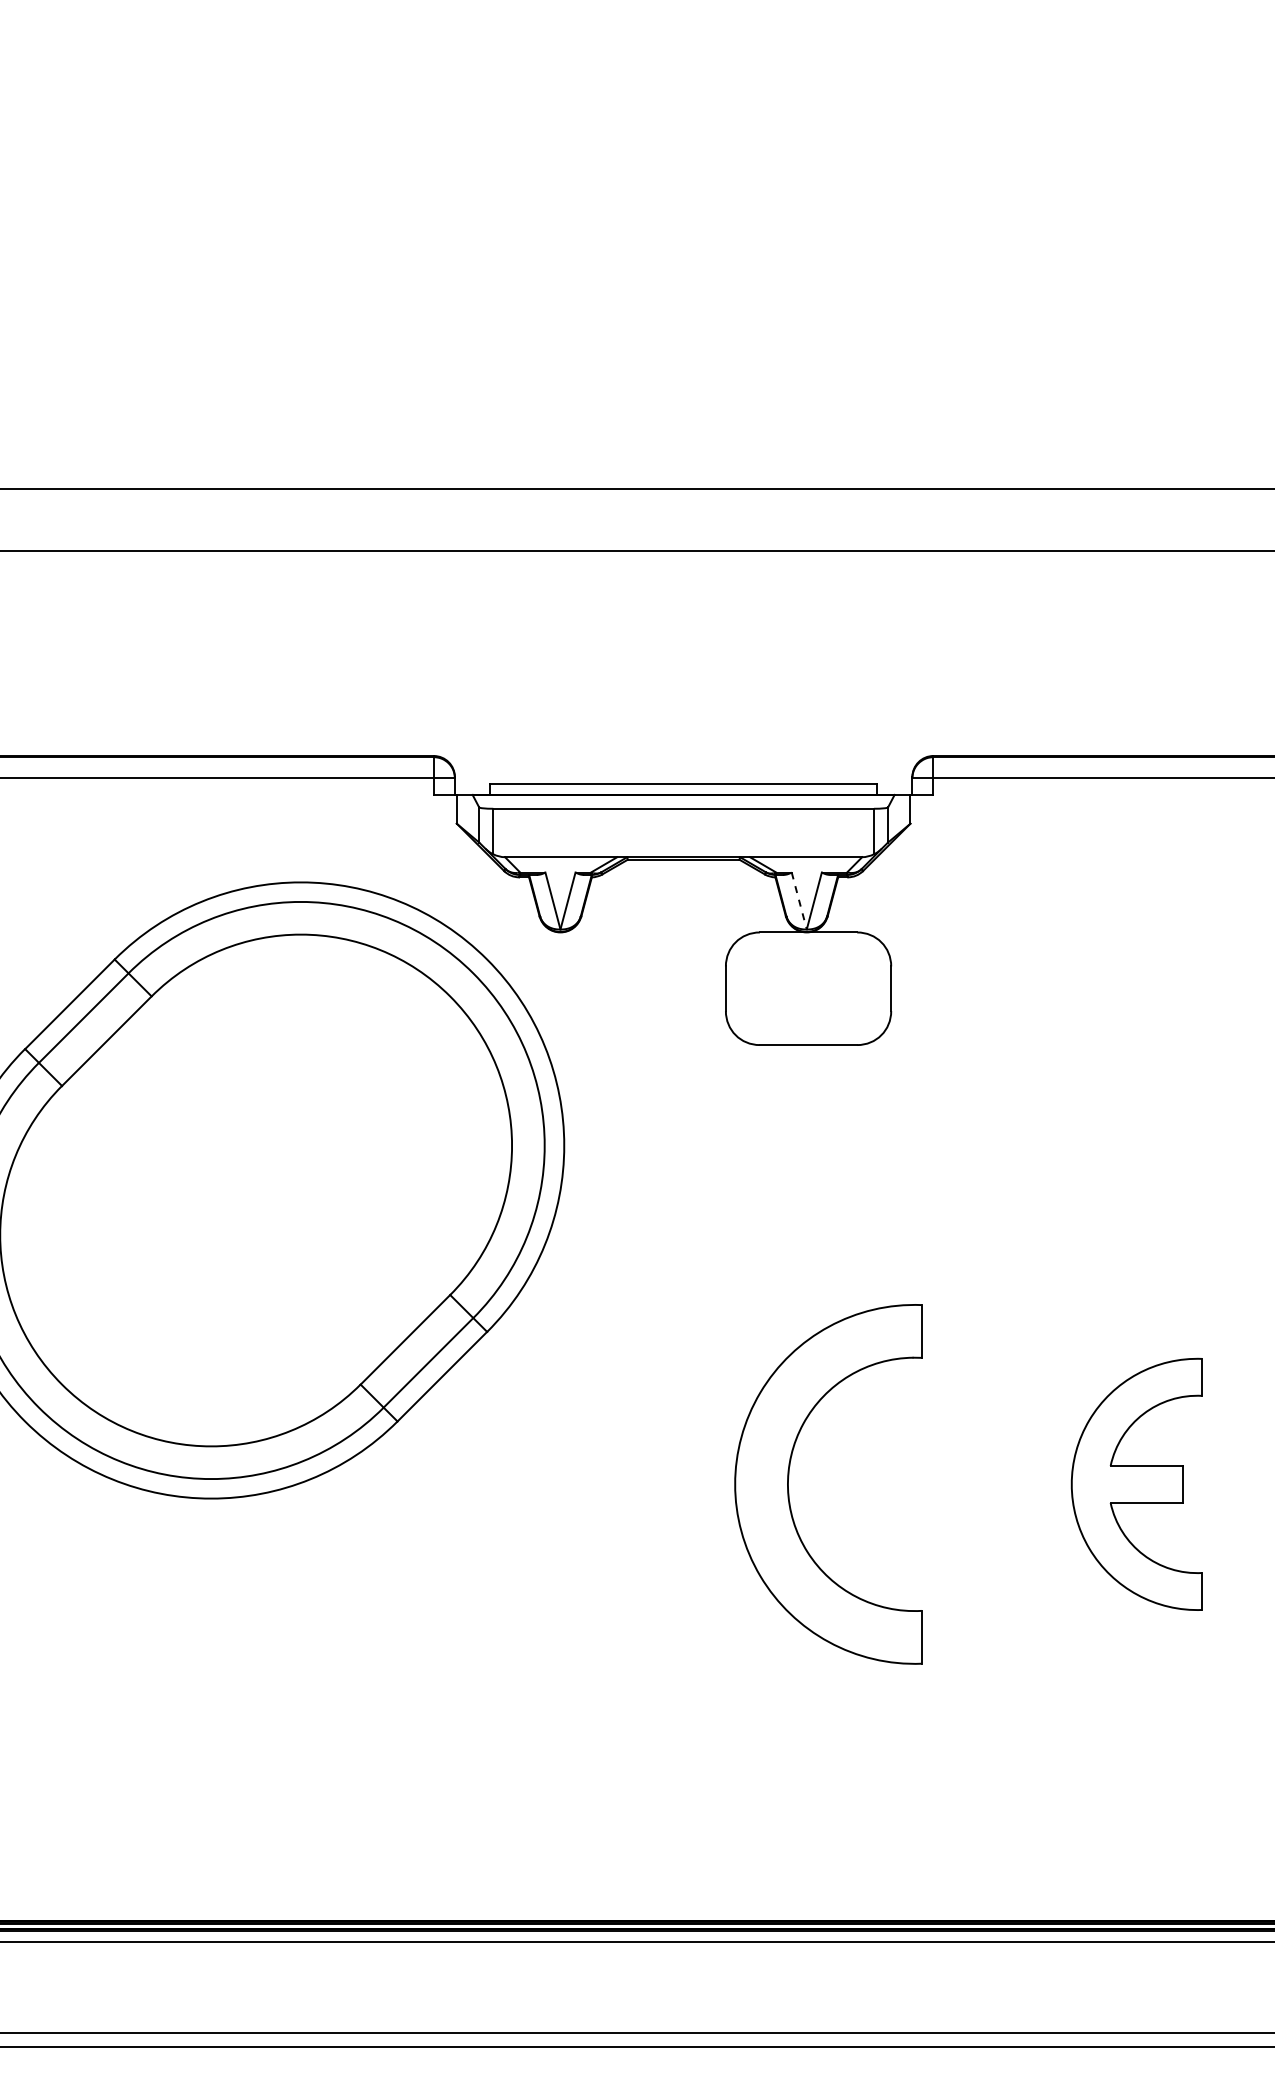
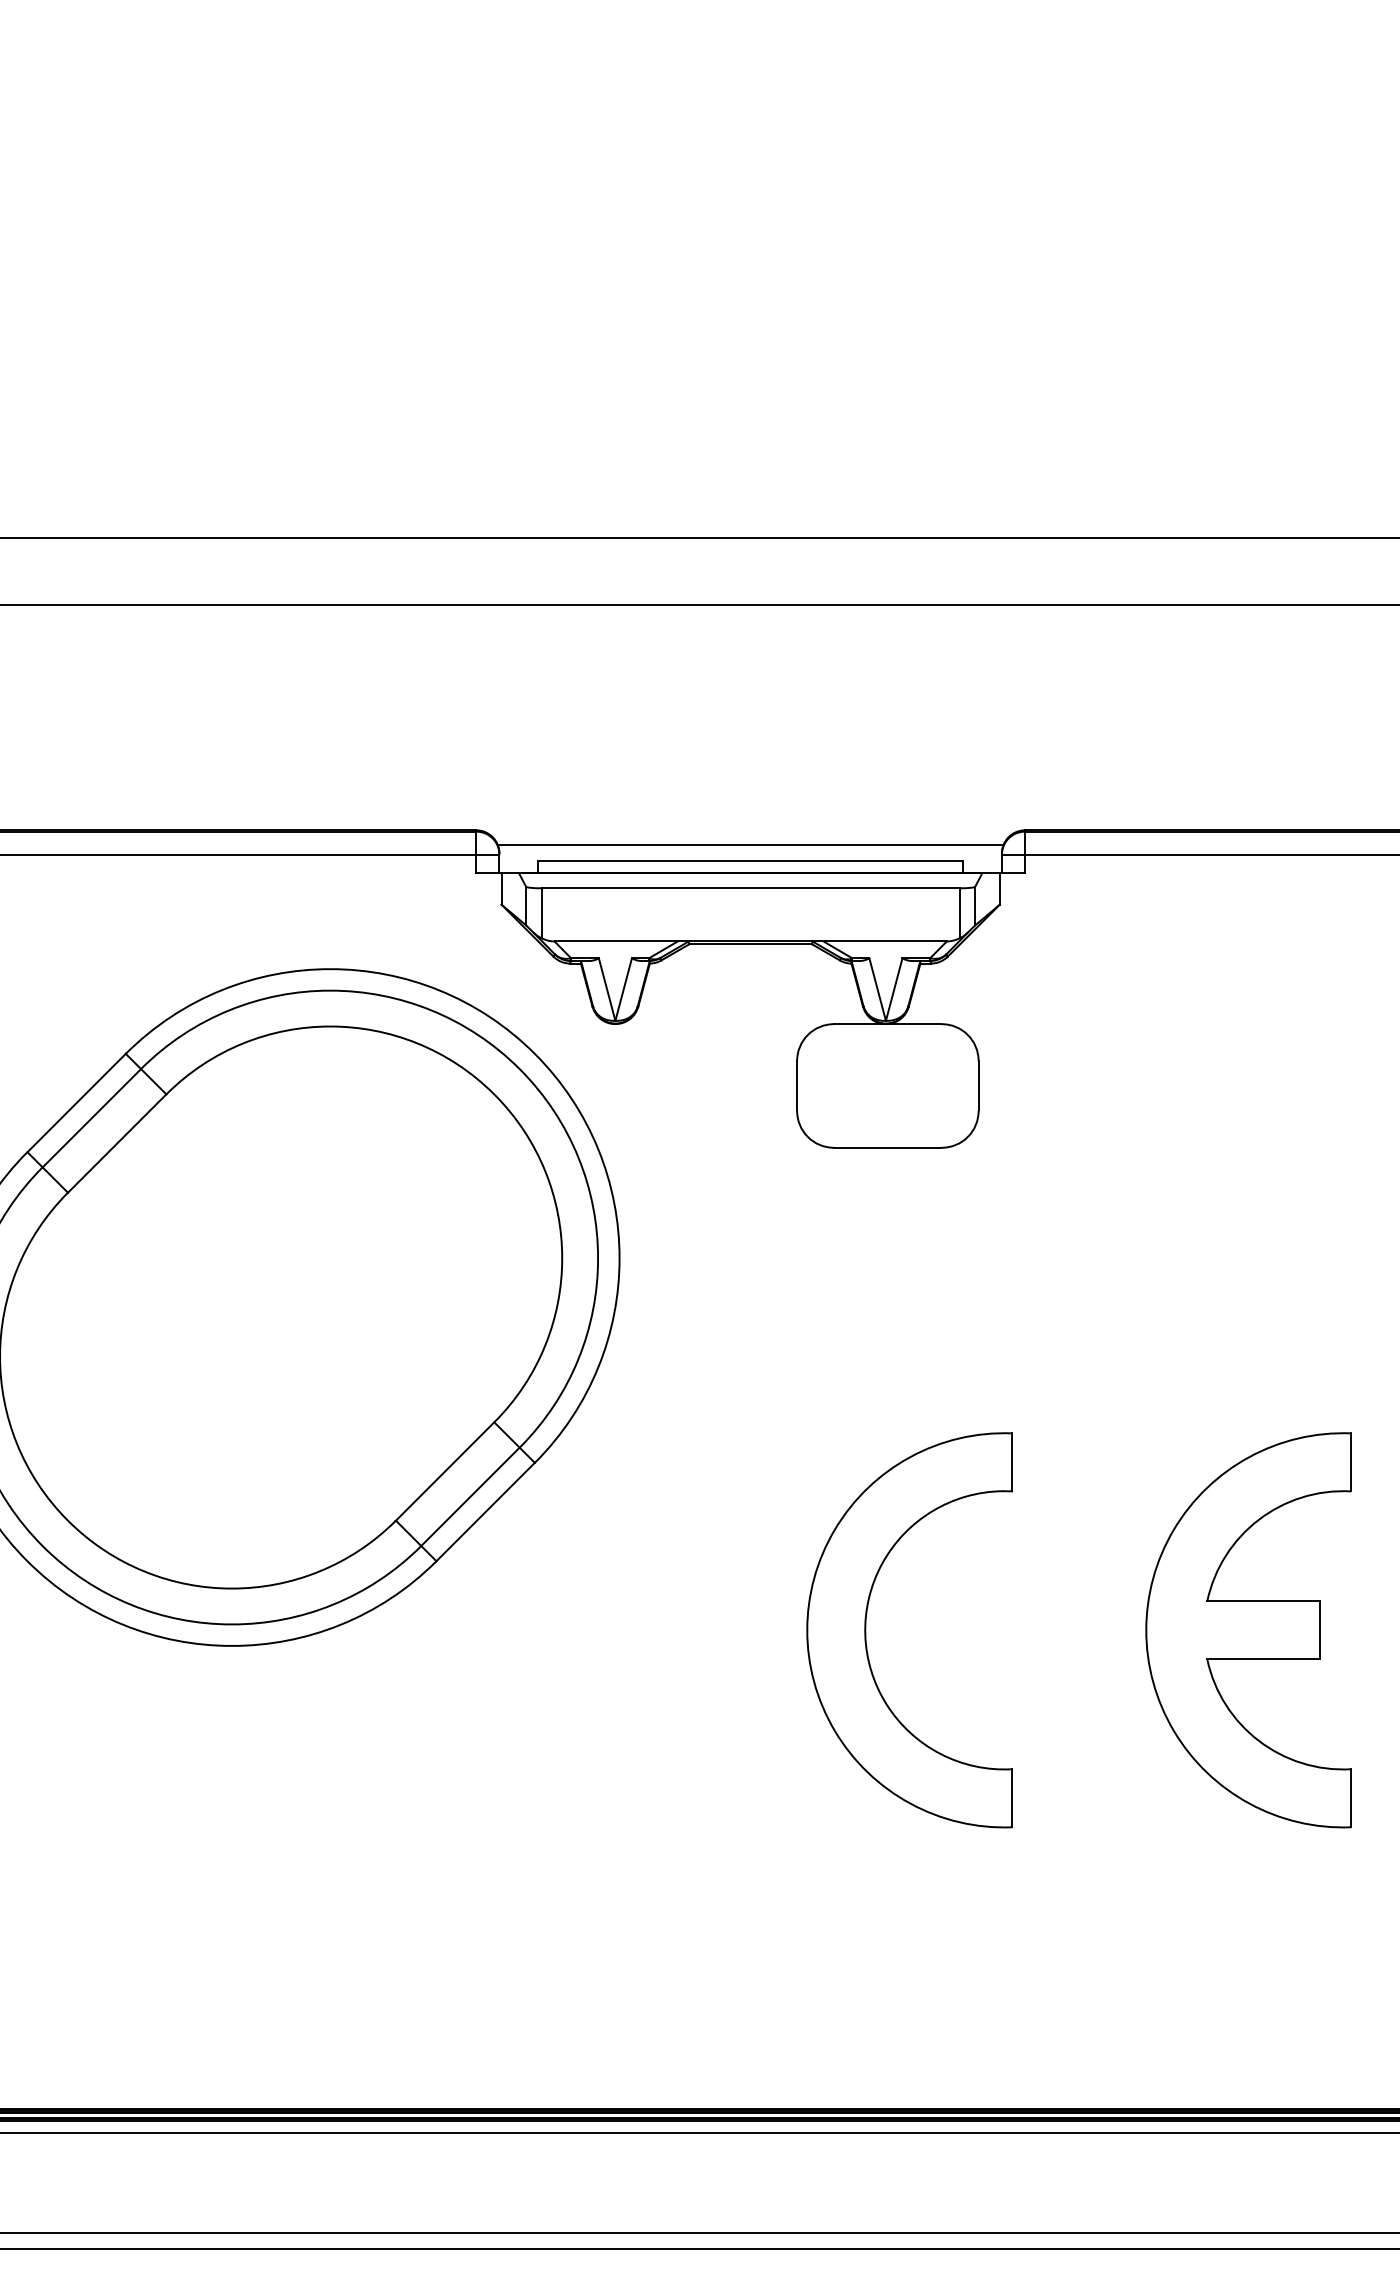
line: (683, 768) -> (750, 844), added
line: (799, 901) -> (877, 990), dashed -> solid
part: (1136, 1484) -> (1248, 1630), size x1.43

